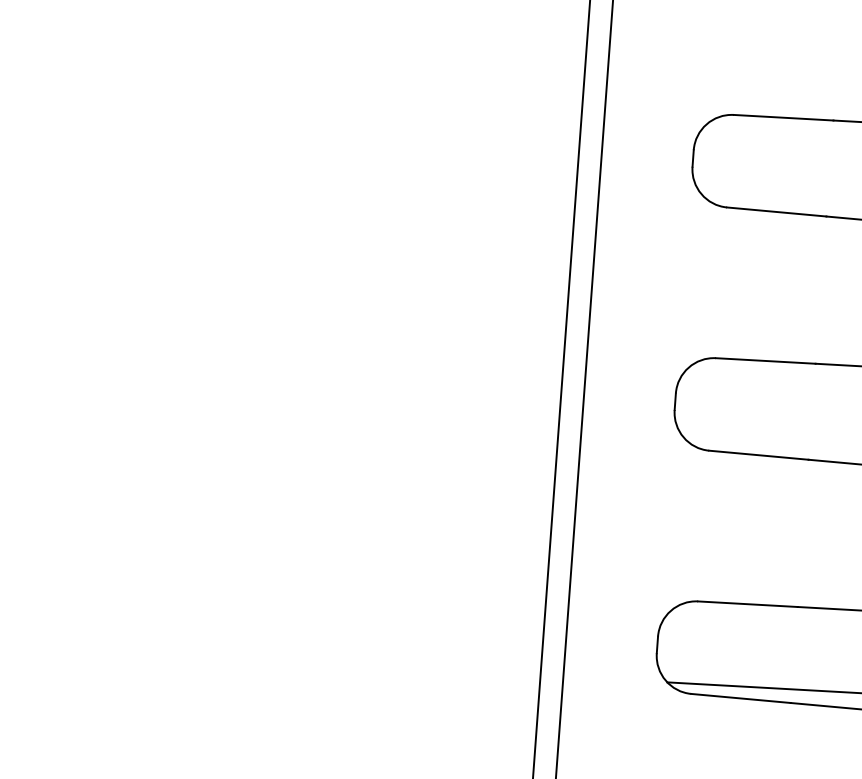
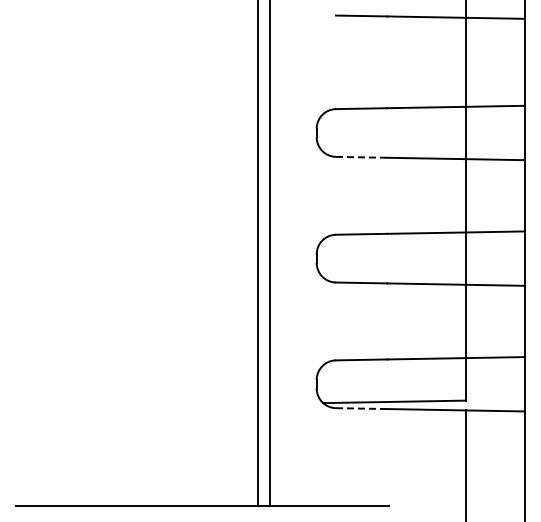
line: (776, 212) -> (361, 157), solid -> dashed
line: (740, 698) -> (361, 408), solid -> dashed

